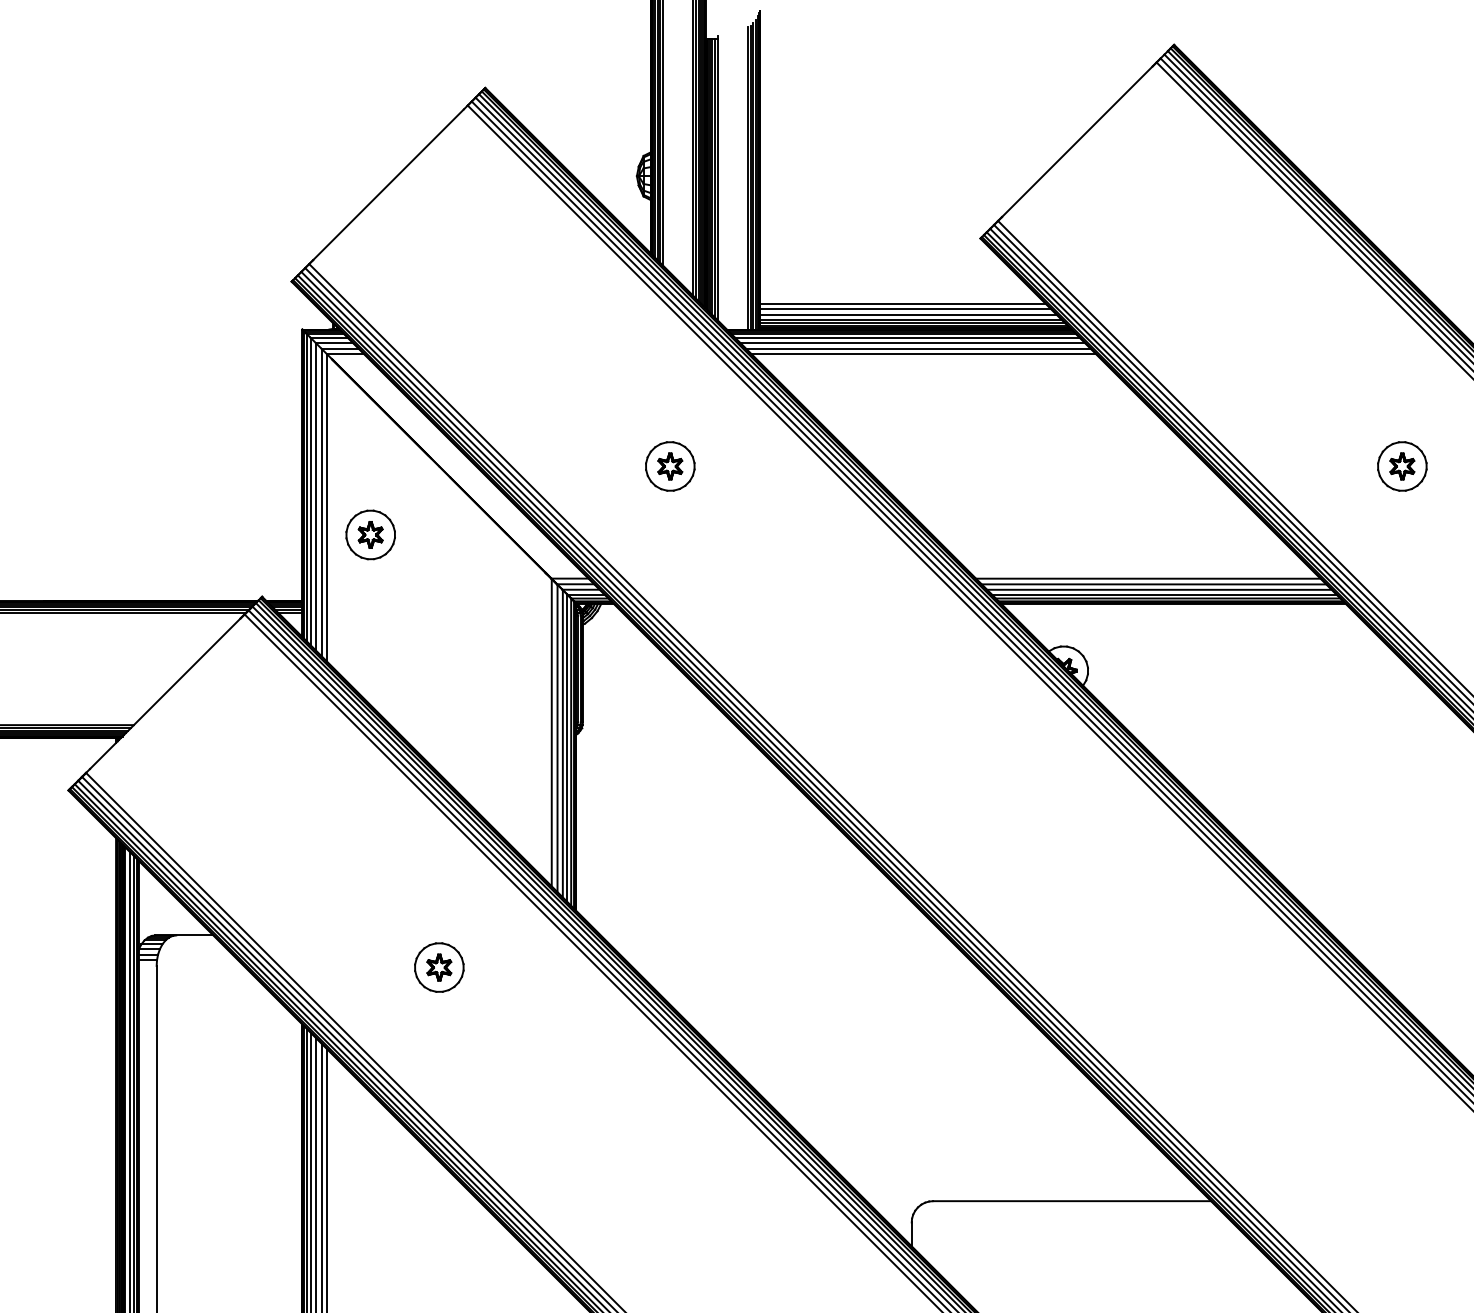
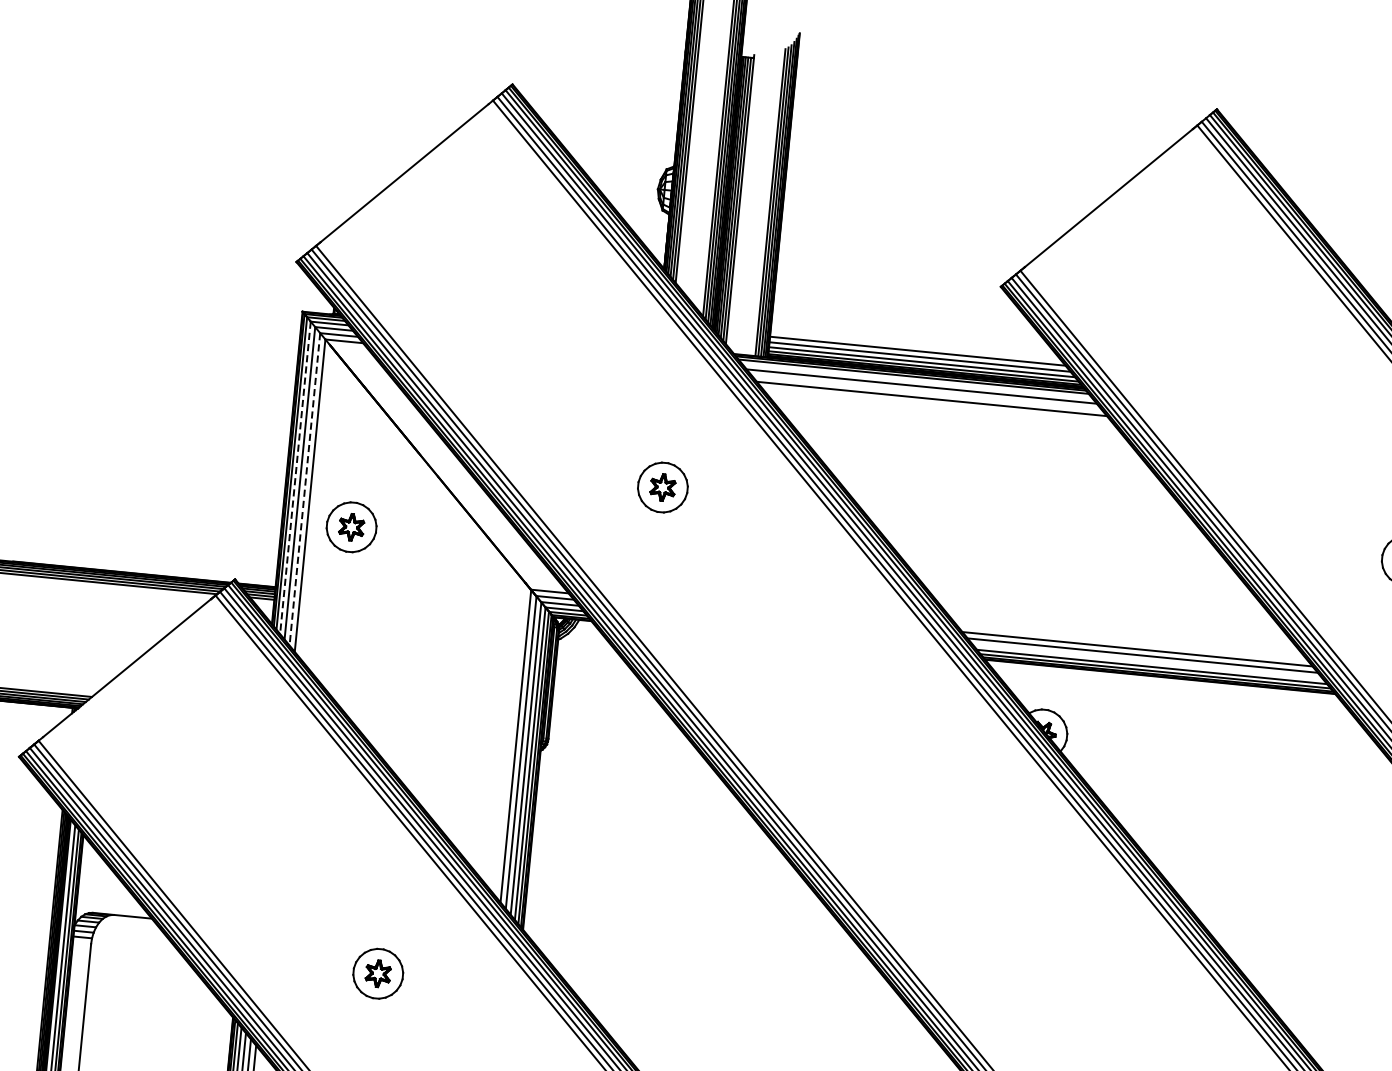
line: (902, 303) -> (915, 345), removed
line: (907, 338) -> (916, 381), removed
line: (918, 348) -> (926, 392), removed
line: (311, 492) -> (295, 478), solid -> dashed
line: (321, 502) -> (304, 489), solid -> dashed
line: (1159, 589) -> (1147, 661), removed

